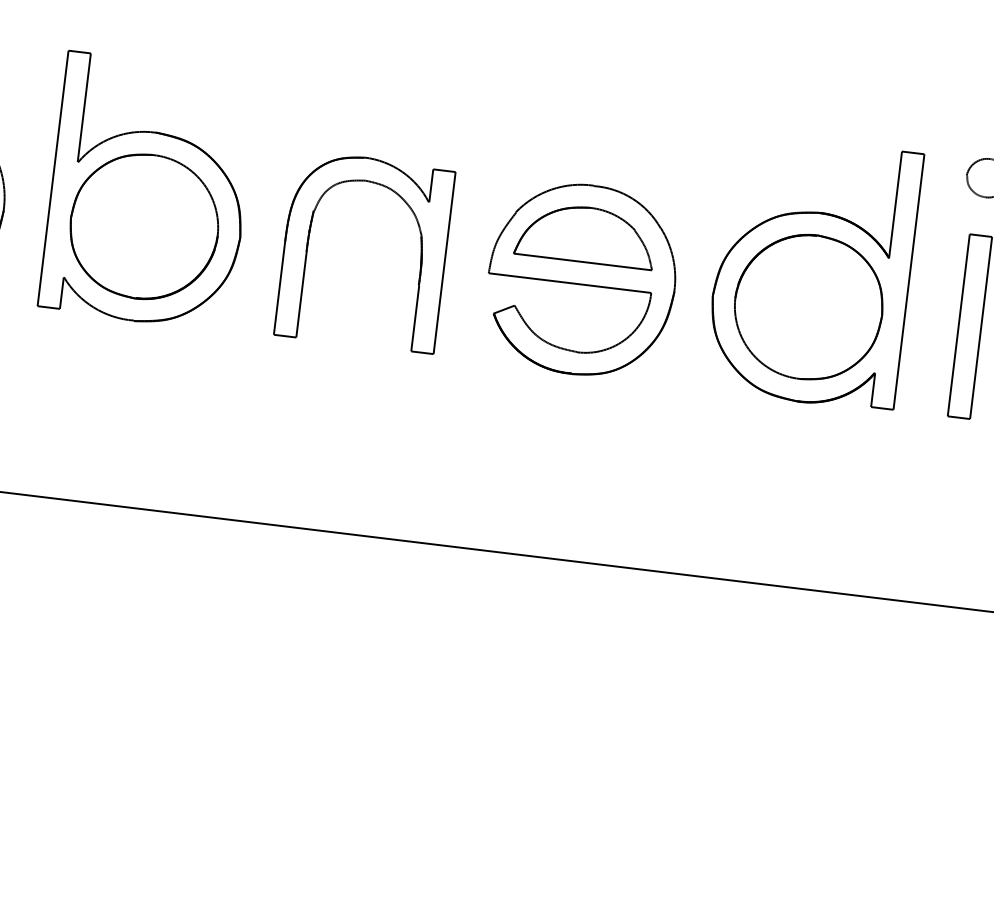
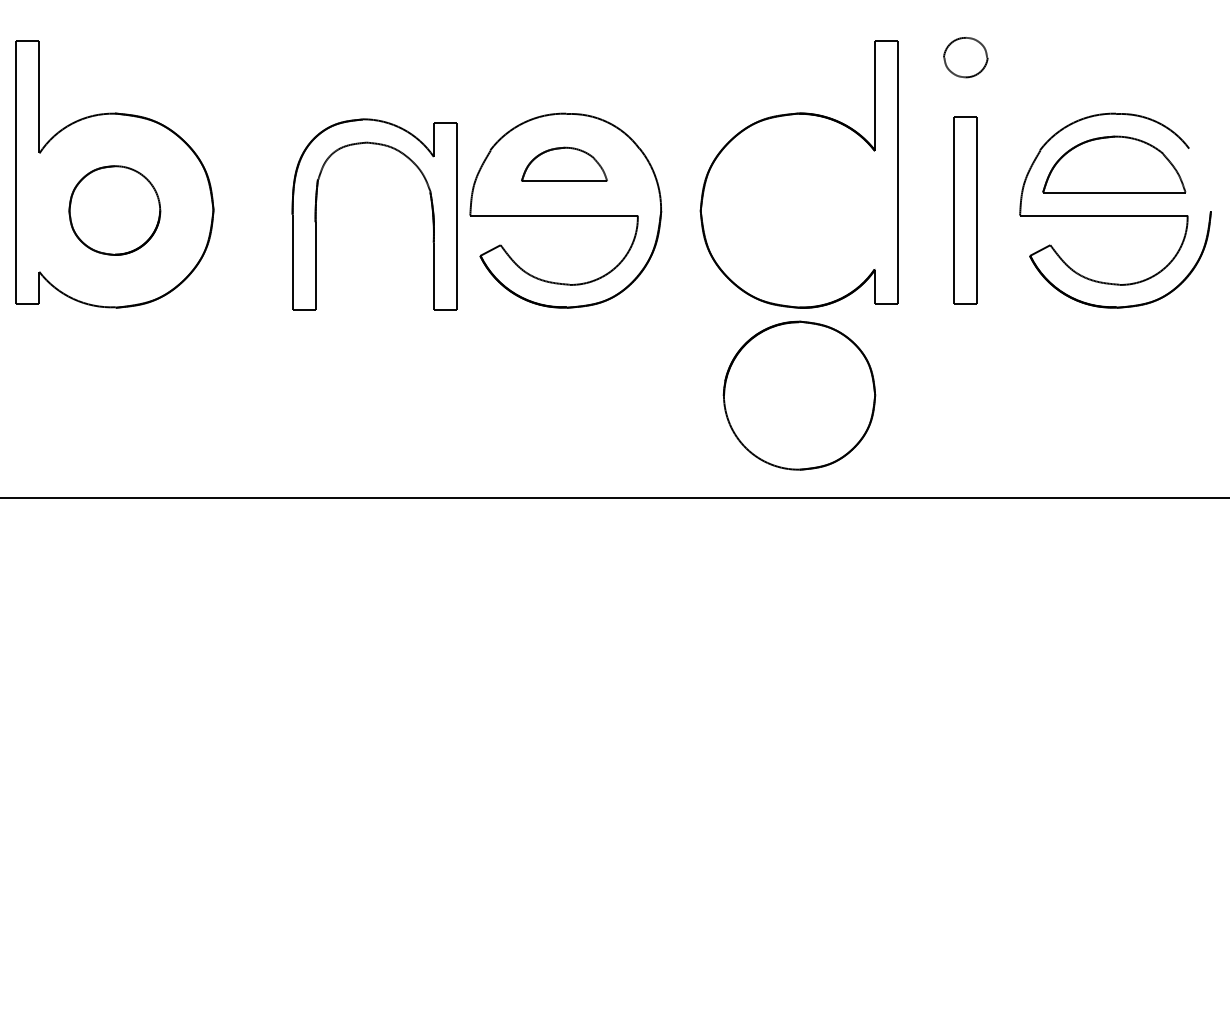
part: (144, 226) -> (114, 210), size x0.6
part: (586, 234) -> (564, 164), size x0.6
part: (420, 254) -> (431, 210), moved
part: (808, 307) -> (799, 395), moved

